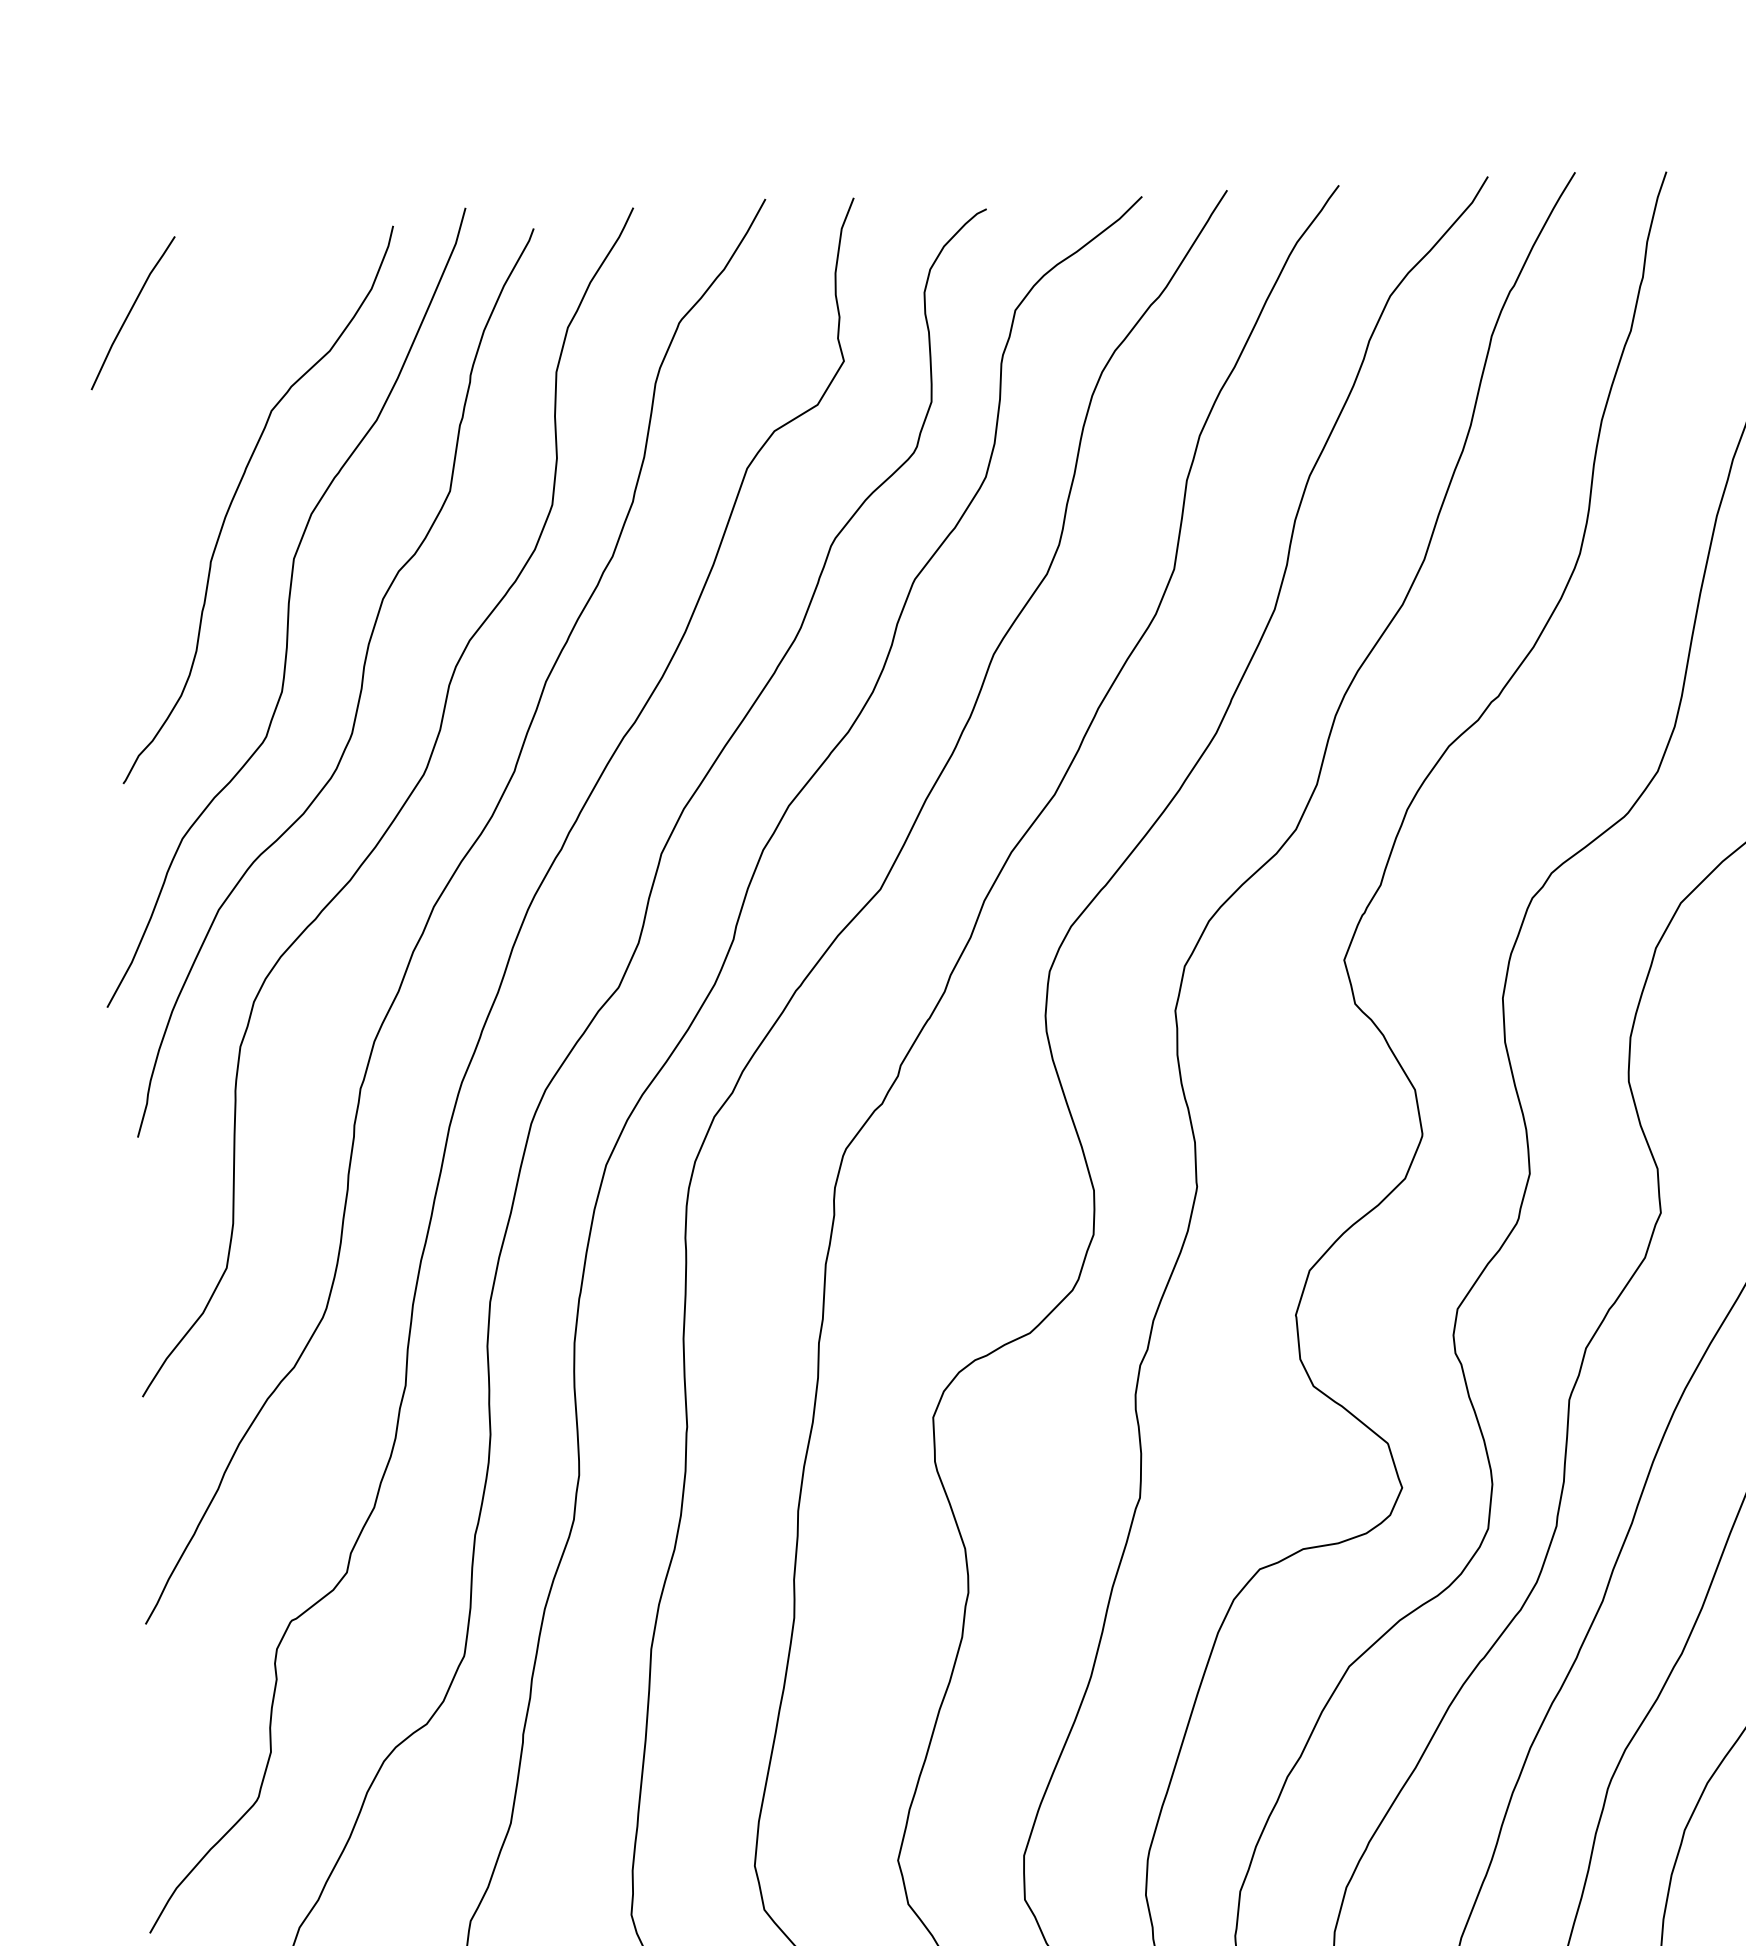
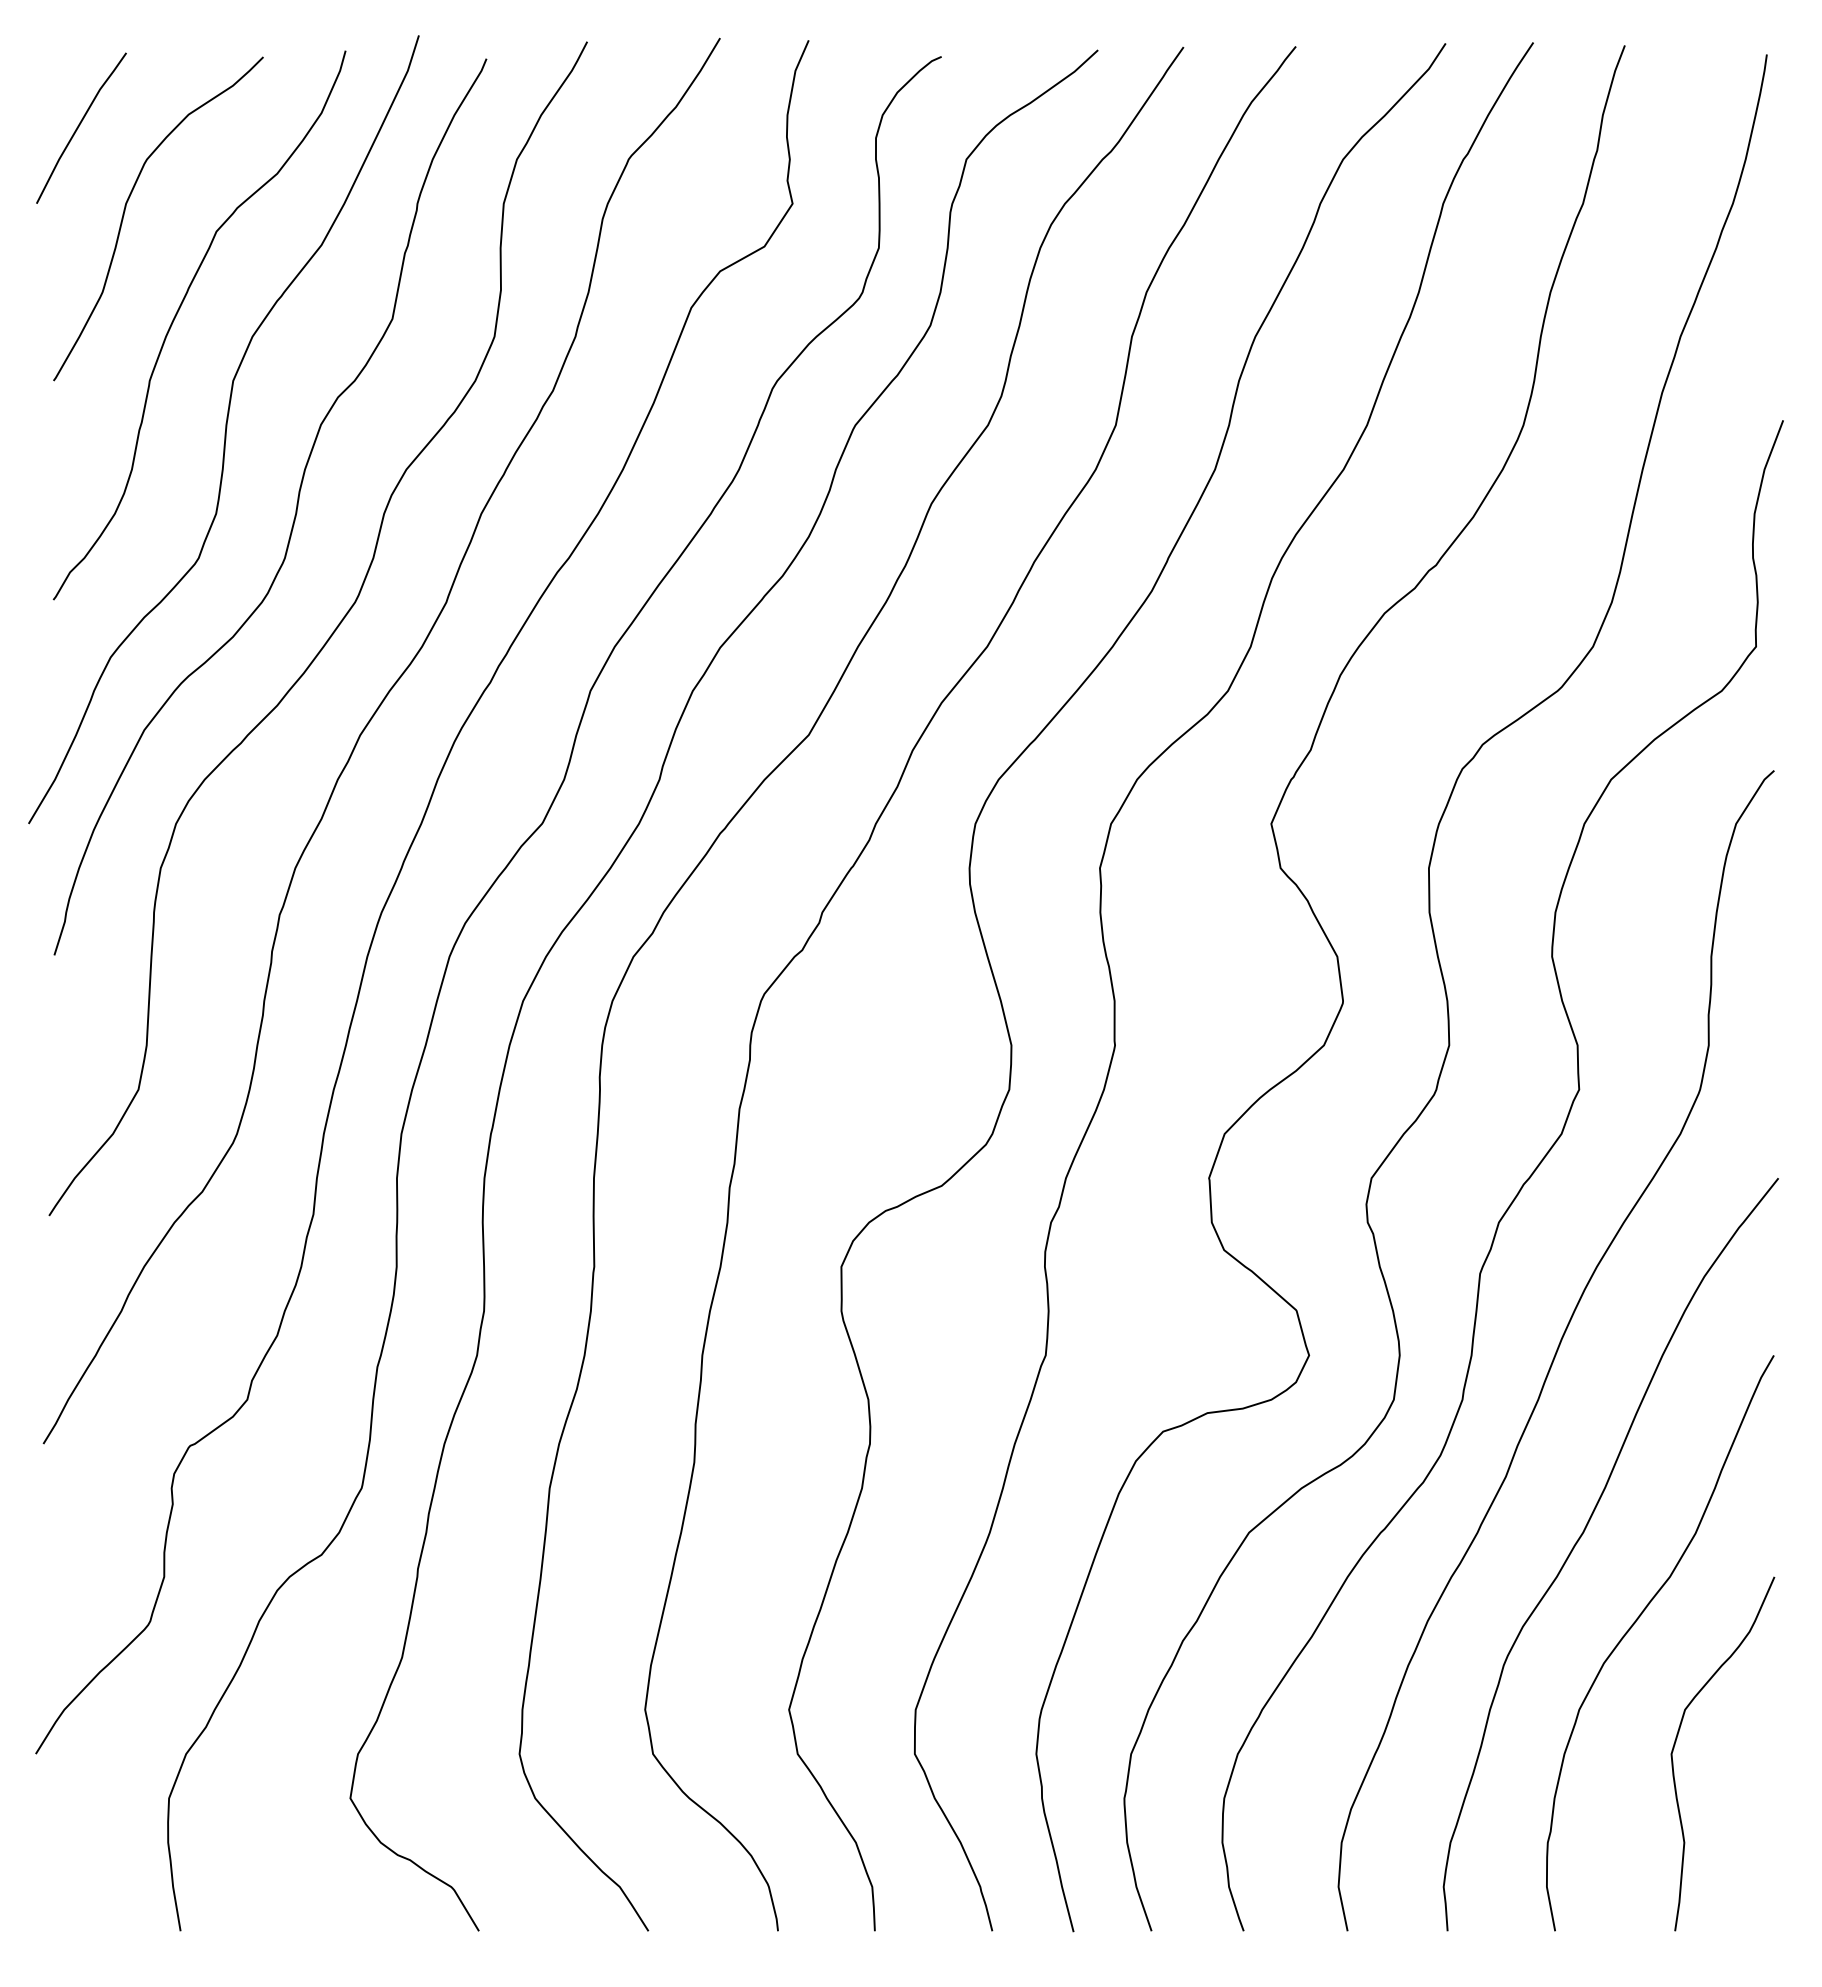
curve: (180, 394) -> (125, 211), added

